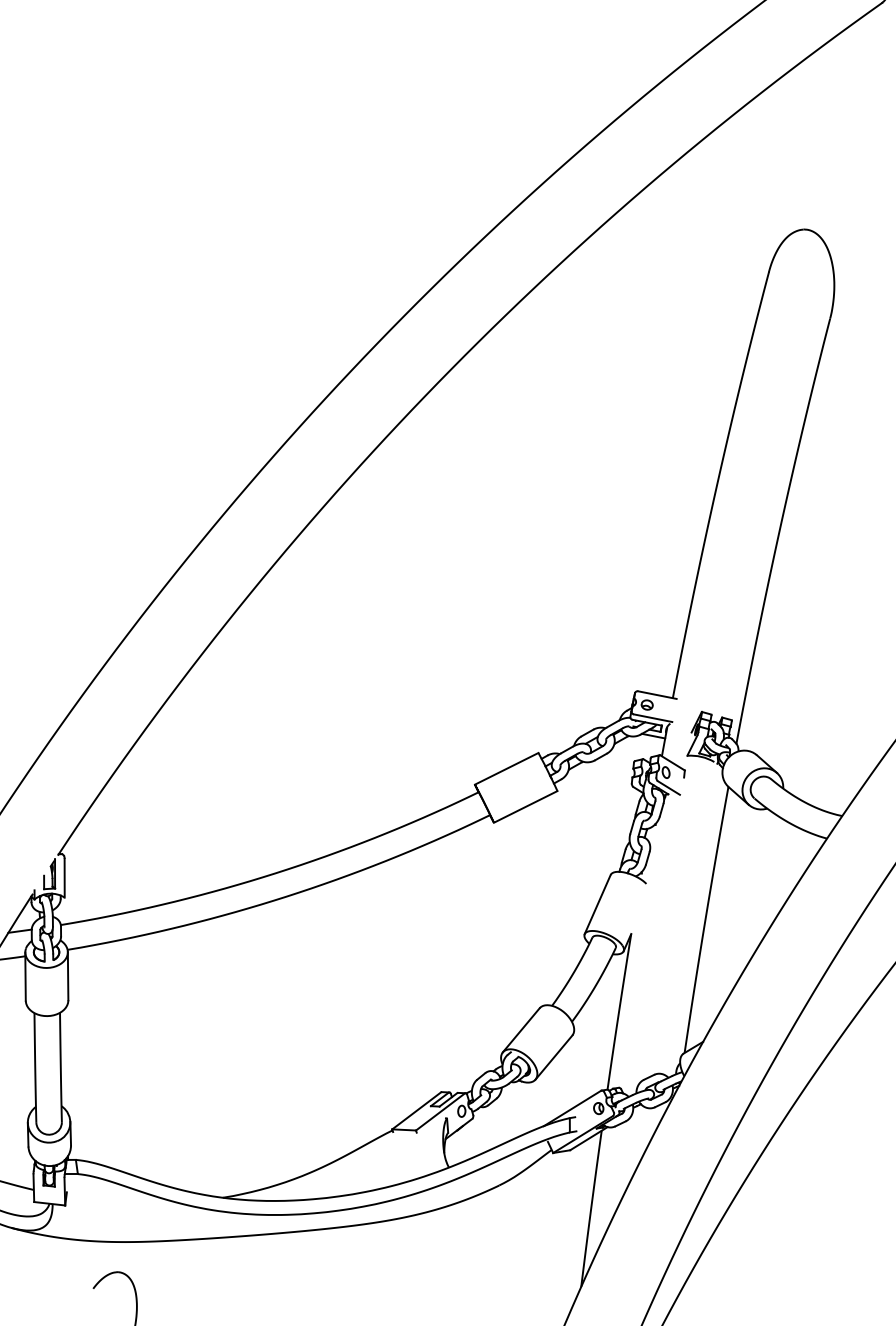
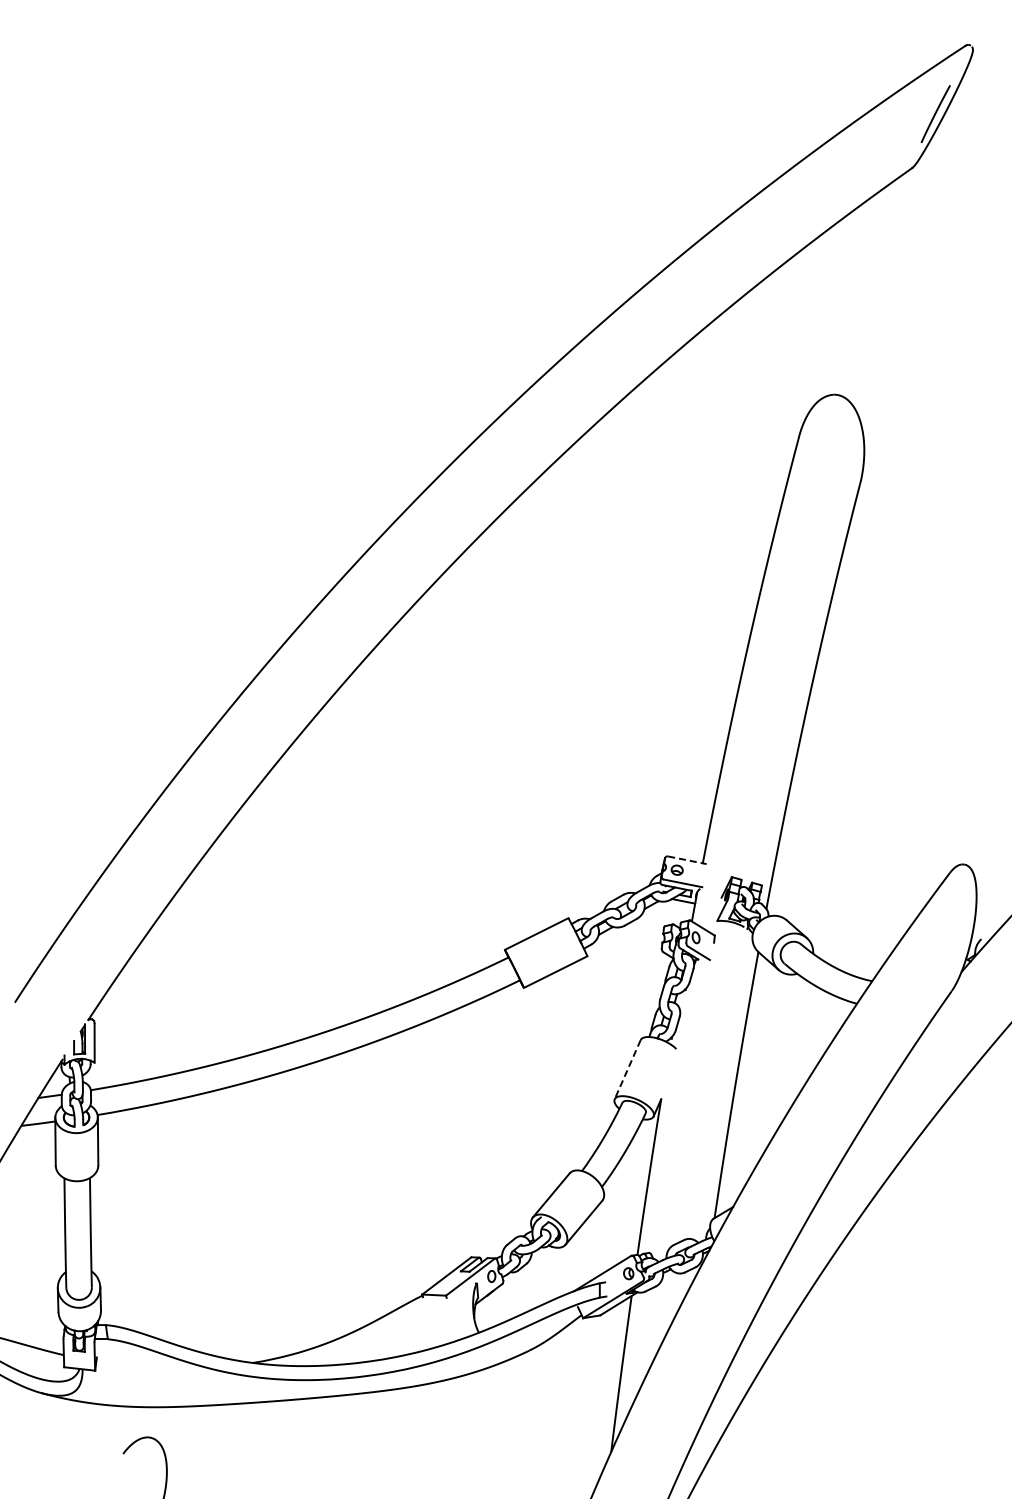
line: (657, 695) -> (687, 860), solid -> dashed
line: (597, 905) -> (627, 1070), solid -> dashed

